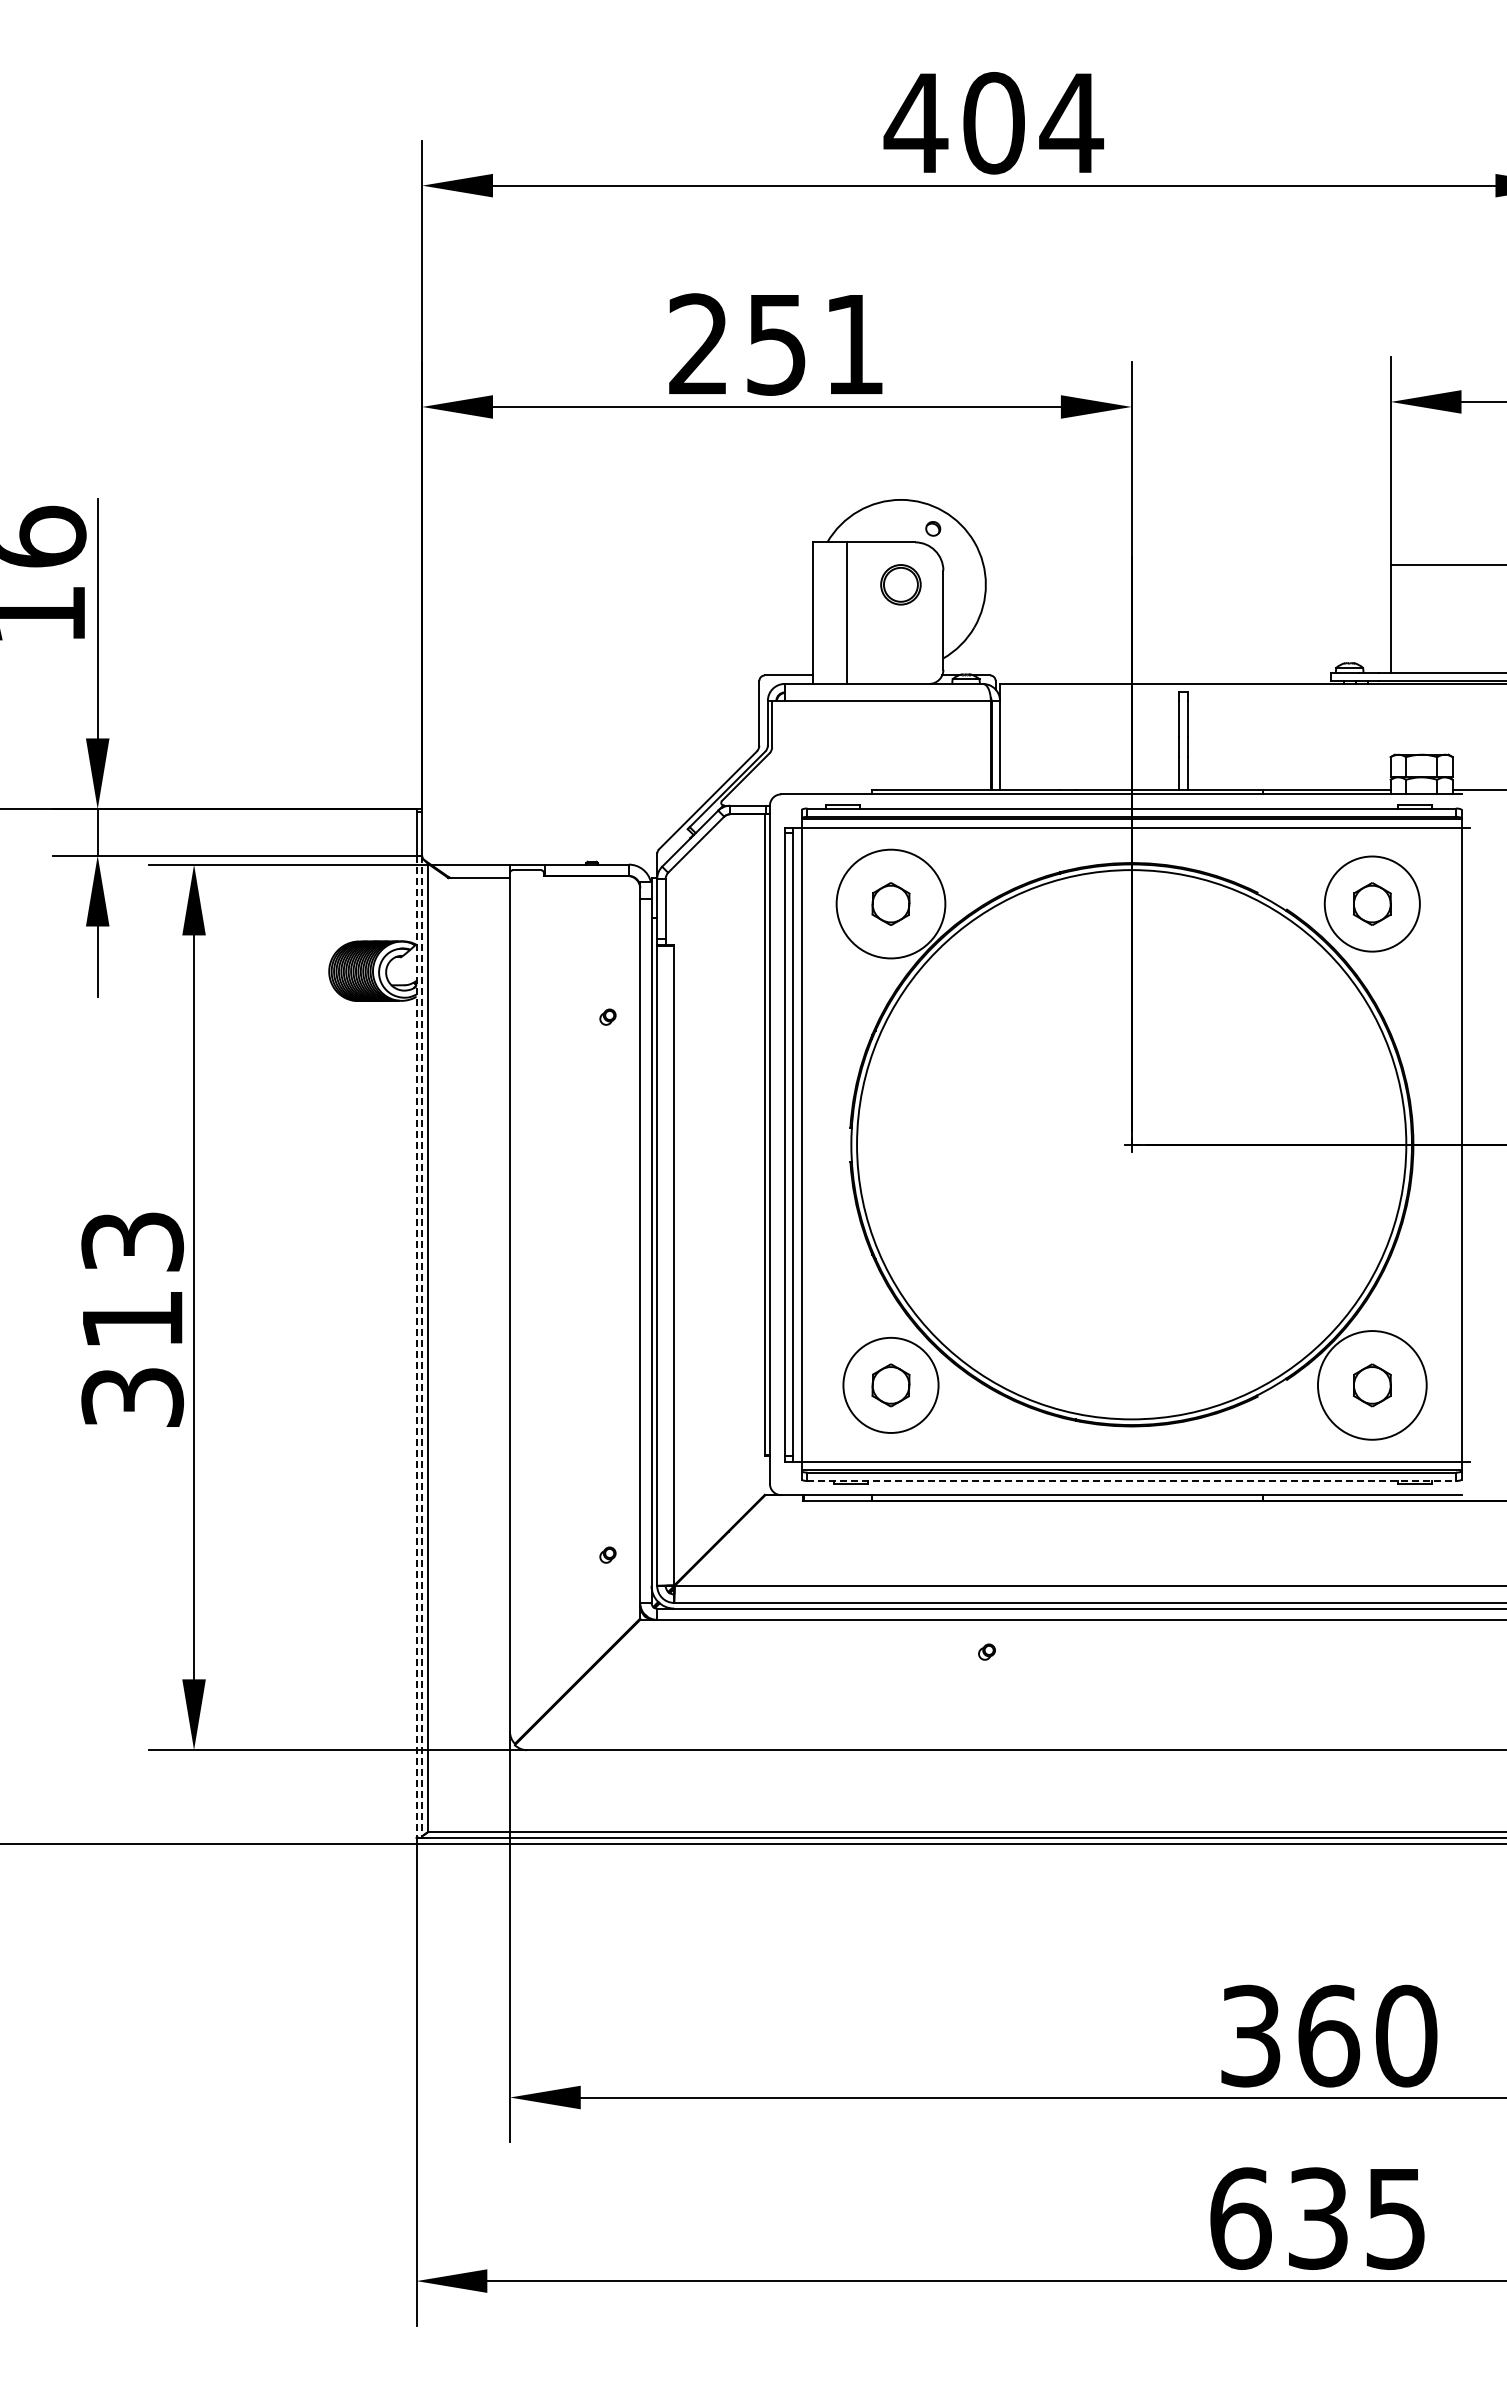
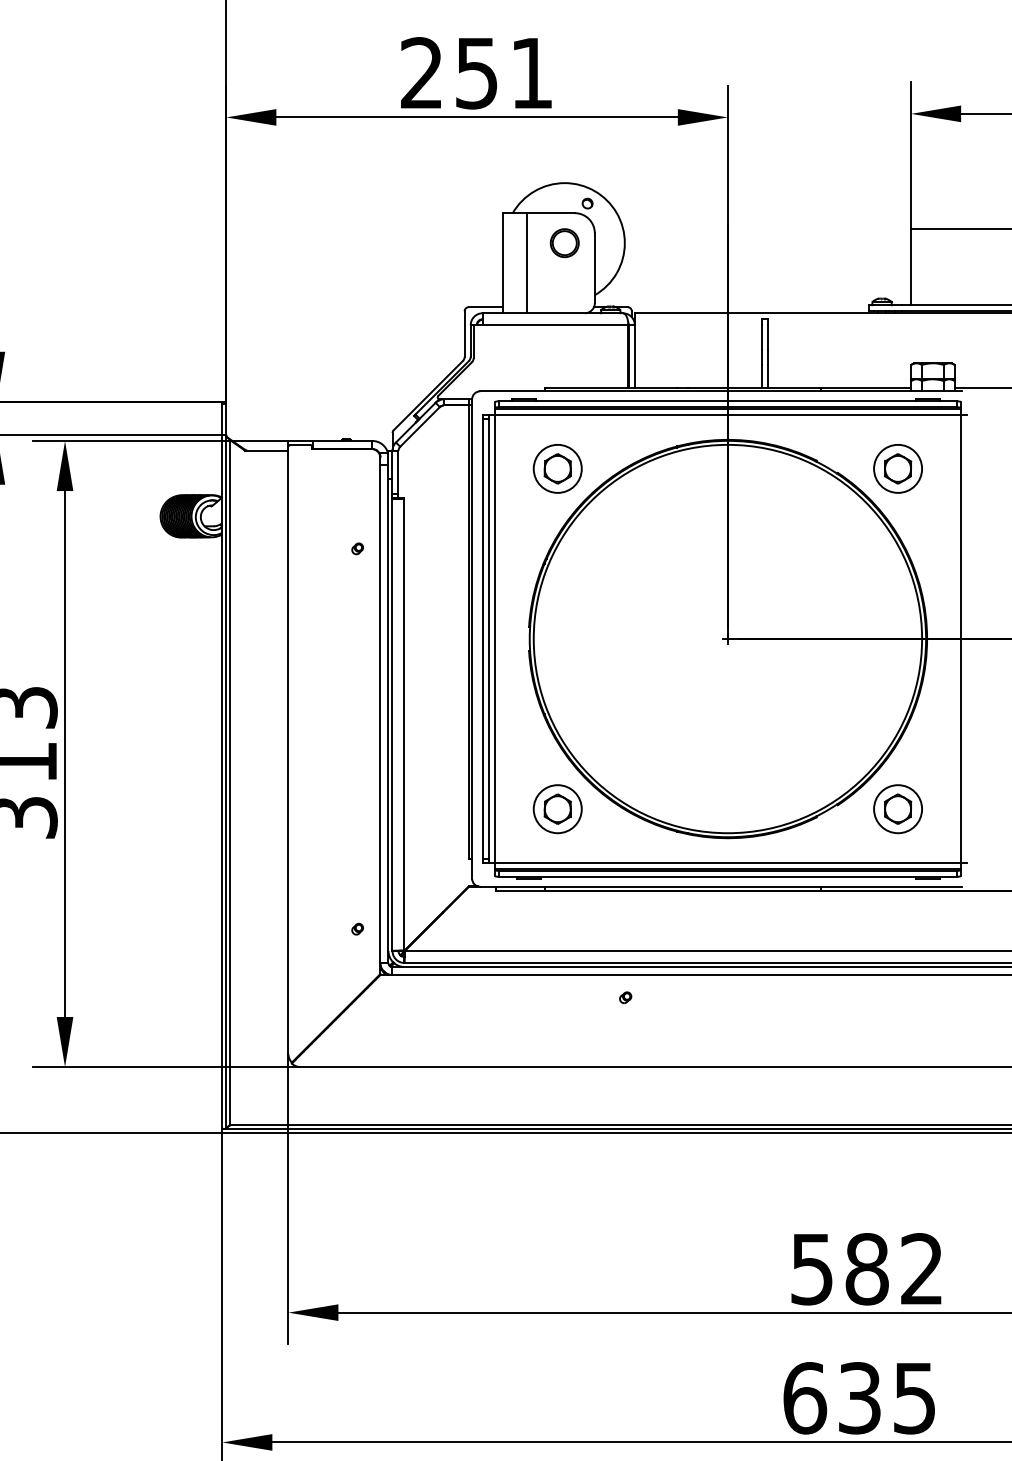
circle: (890, 904) -> (557, 469), size x0.62
circle: (1372, 904) -> (898, 469), size x0.71
line: (416, 1346) -> (222, 781), dashed -> solid
line: (422, 1346) -> (226, 781), dashed -> solid
circle: (890, 1385) -> (557, 809), size x0.71
circle: (1372, 1385) -> (898, 809), size x0.62
line: (1132, 1480) -> (728, 876), dashed -> solid
text: (1329, 2035) -> (867, 1268), 360 -> 582

